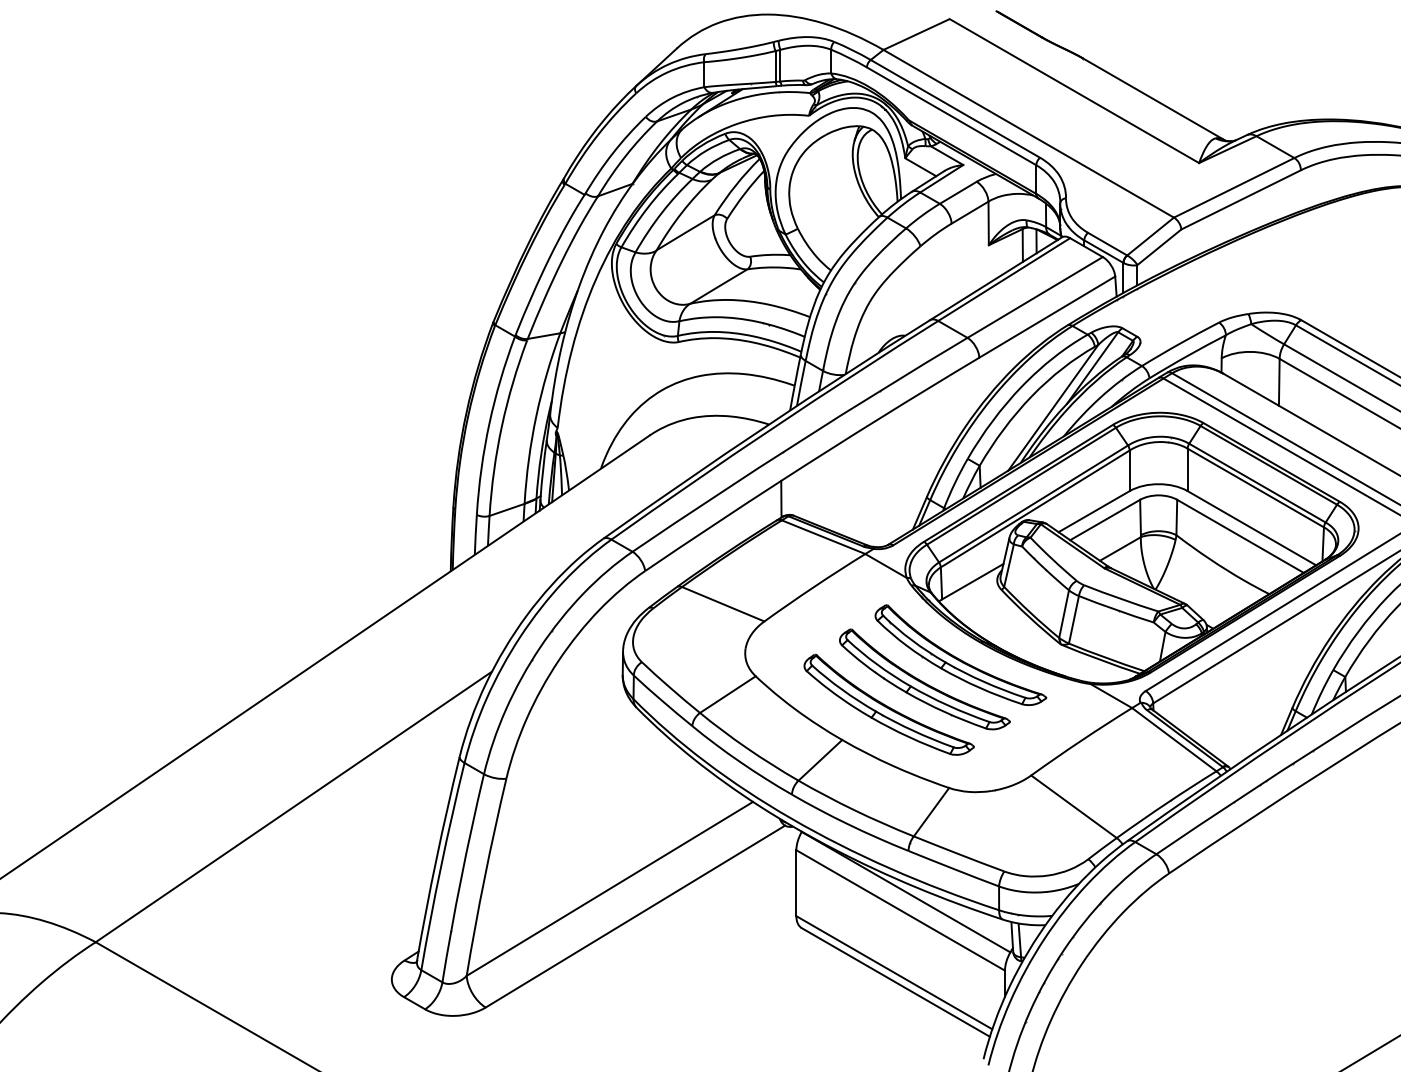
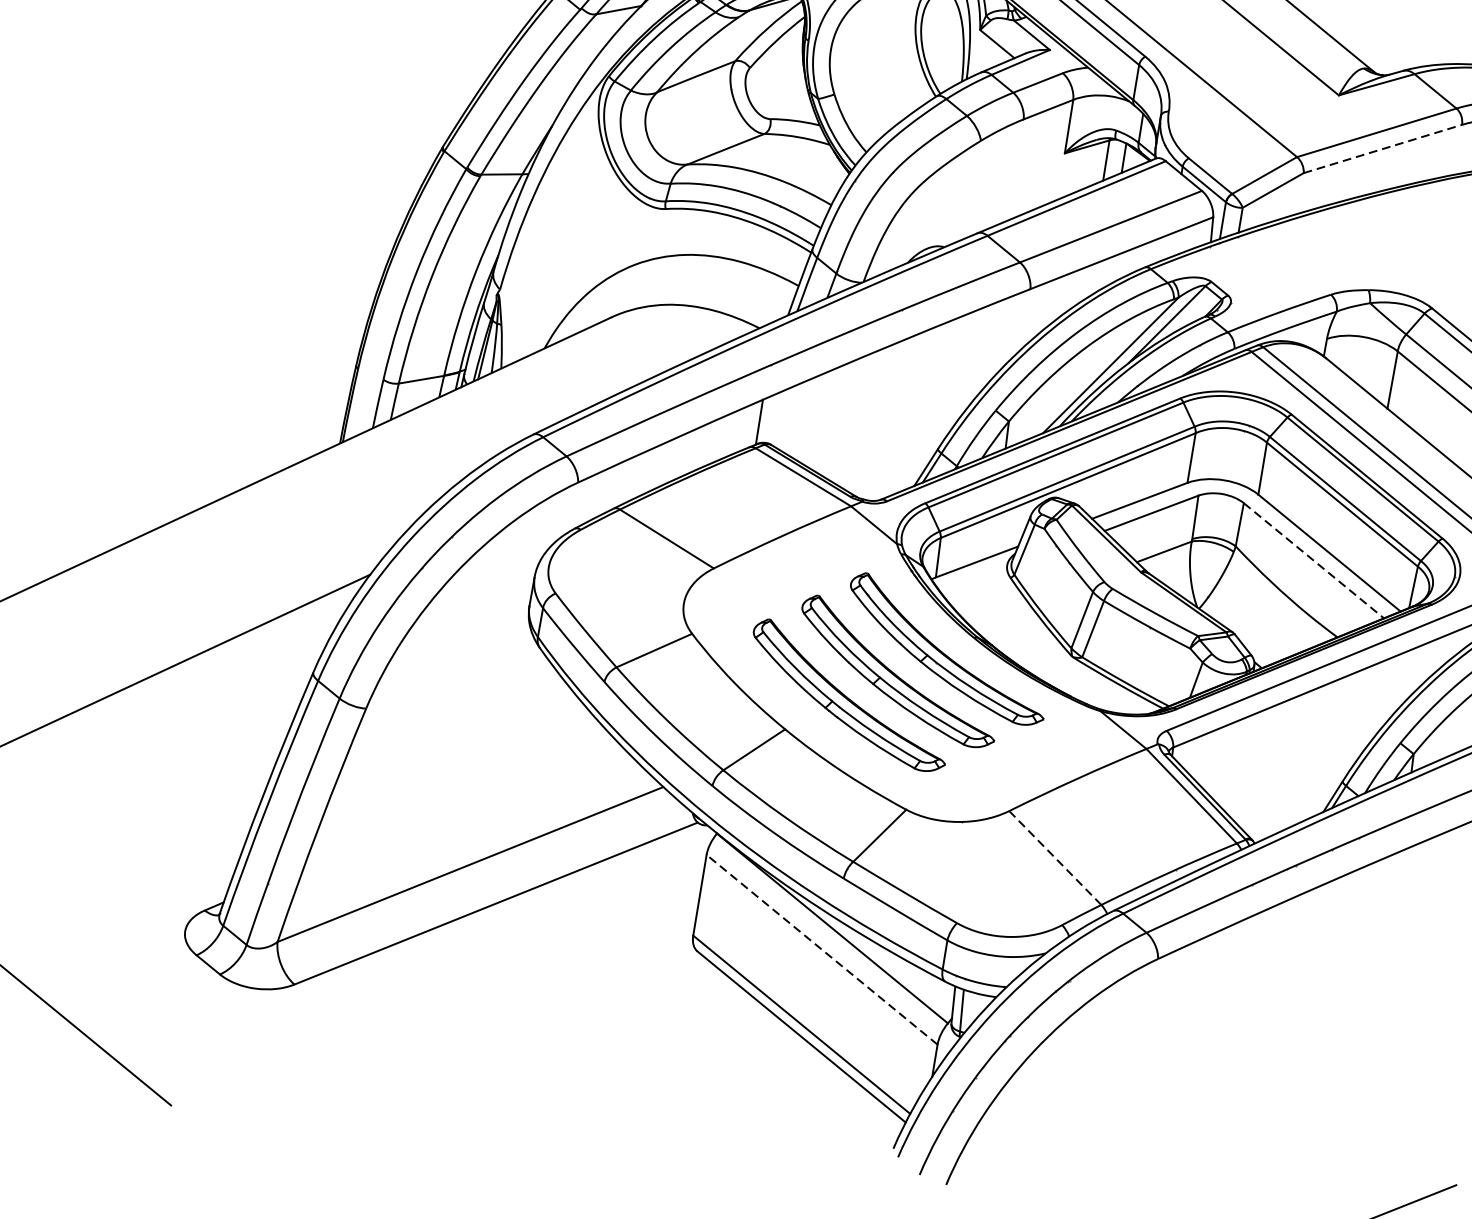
line: (1241, 199) -> (1383, 148), solid -> dashed
line: (1240, 536) -> (1313, 560), solid -> dashed
line: (1073, 806) -> (1054, 857), solid -> dashed
line: (900, 910) -> (821, 949), solid -> dashed

